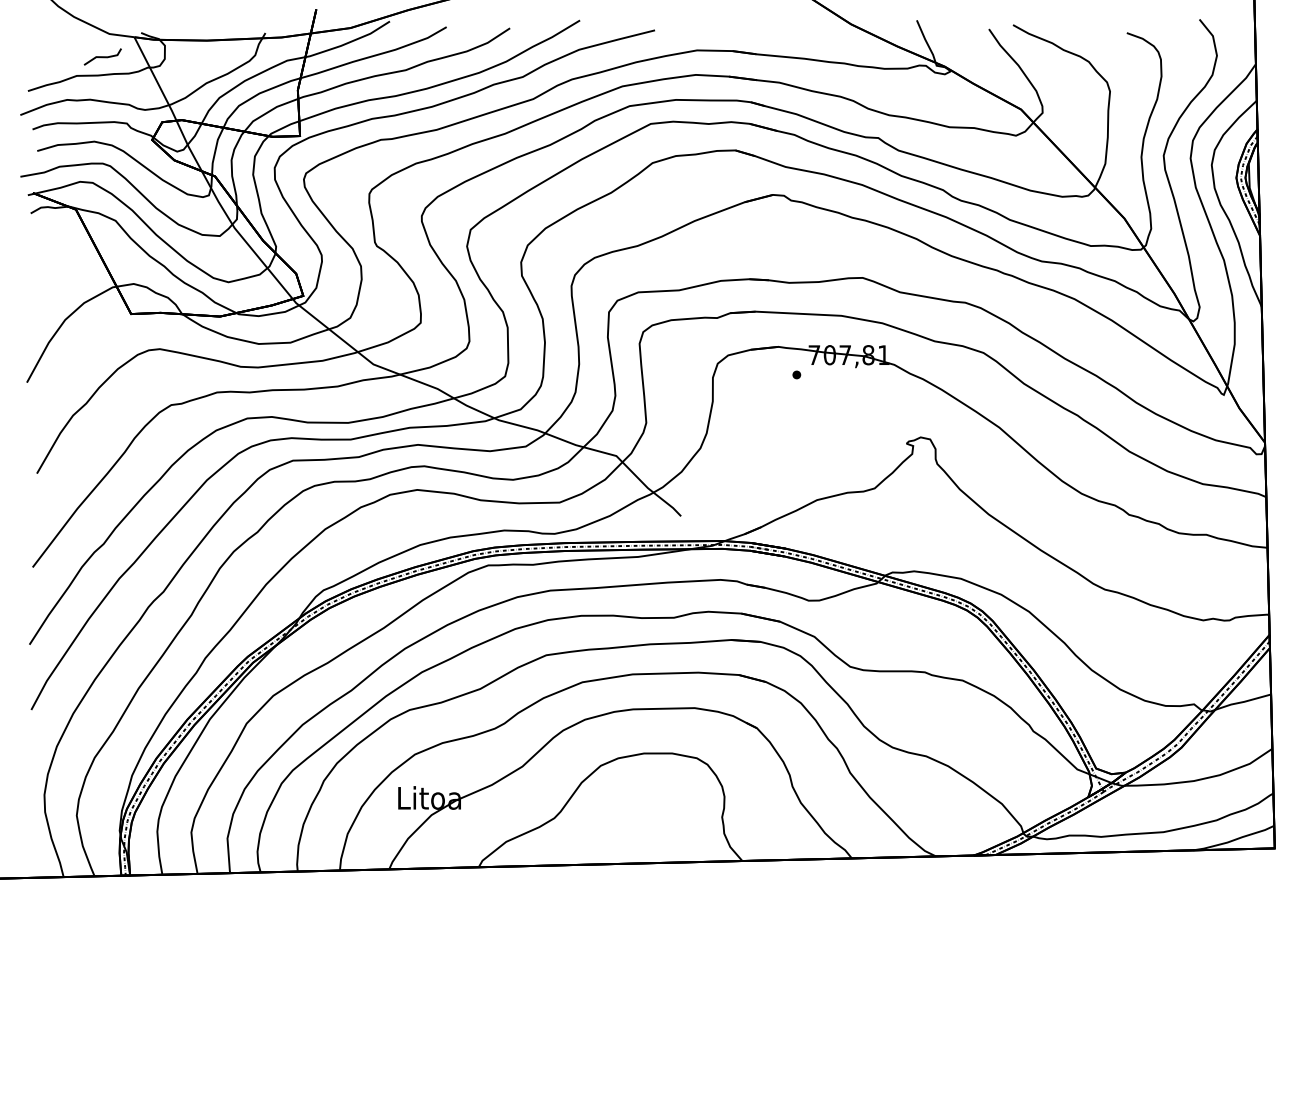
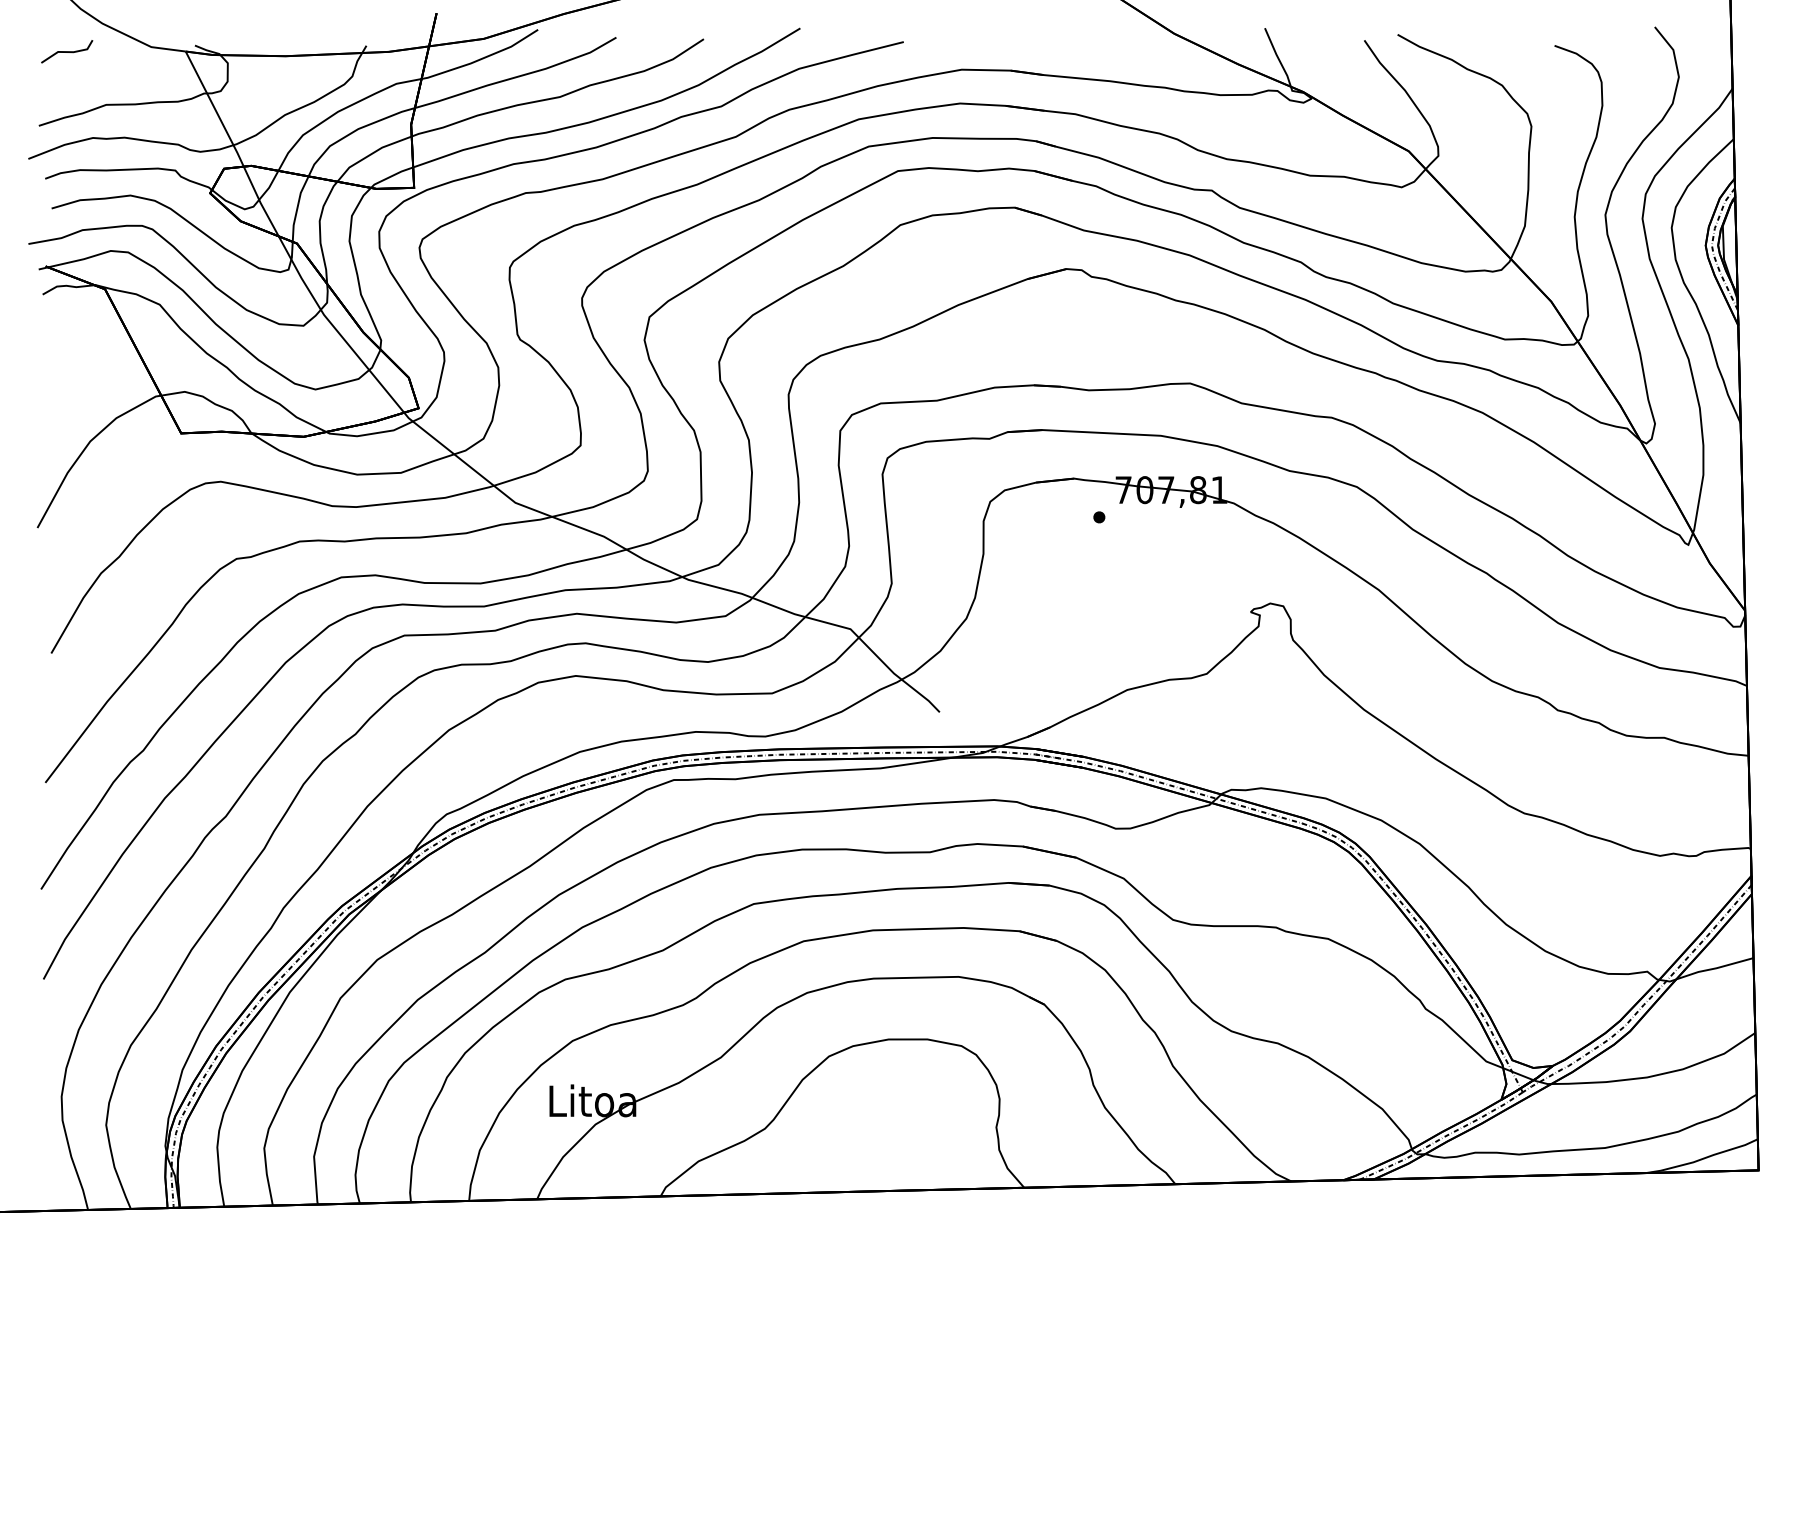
line: (103, 56) -> (67, 51), moved

